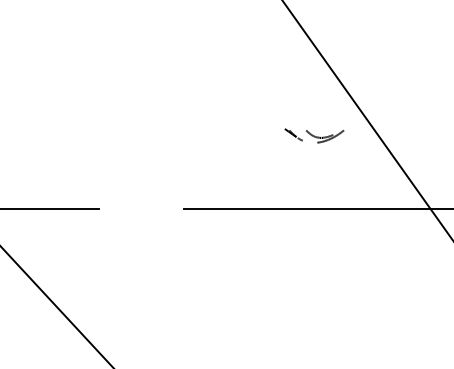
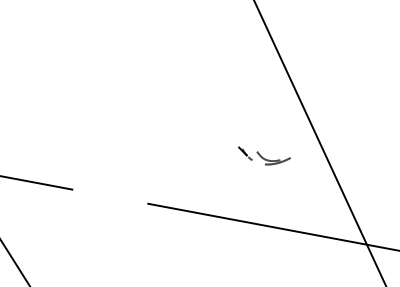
part: (314, 135) -> (263, 157), moved

